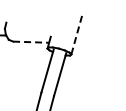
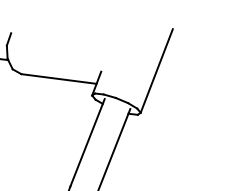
line: (77, 33) -> (157, 70), dashed -> solid
line: (31, 42) -> (59, 79), dashed -> solid

